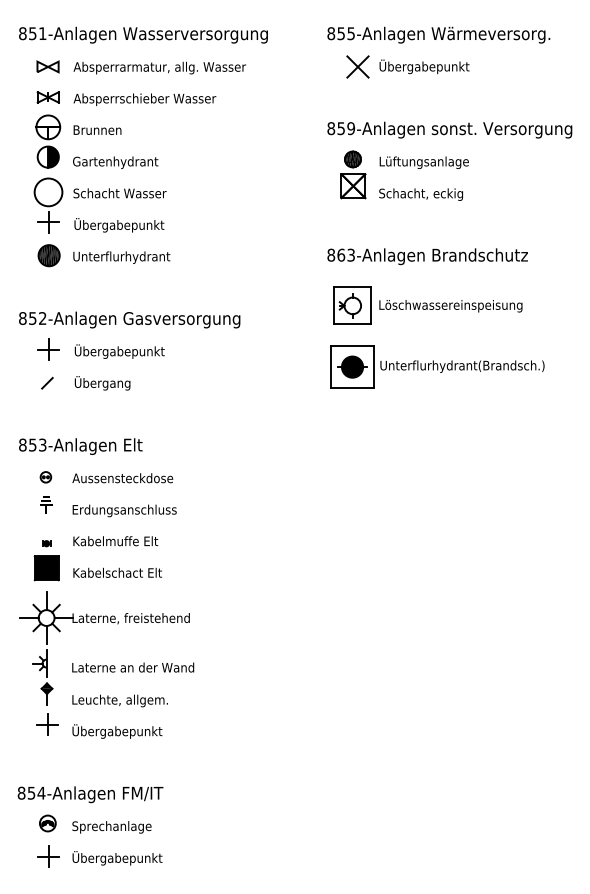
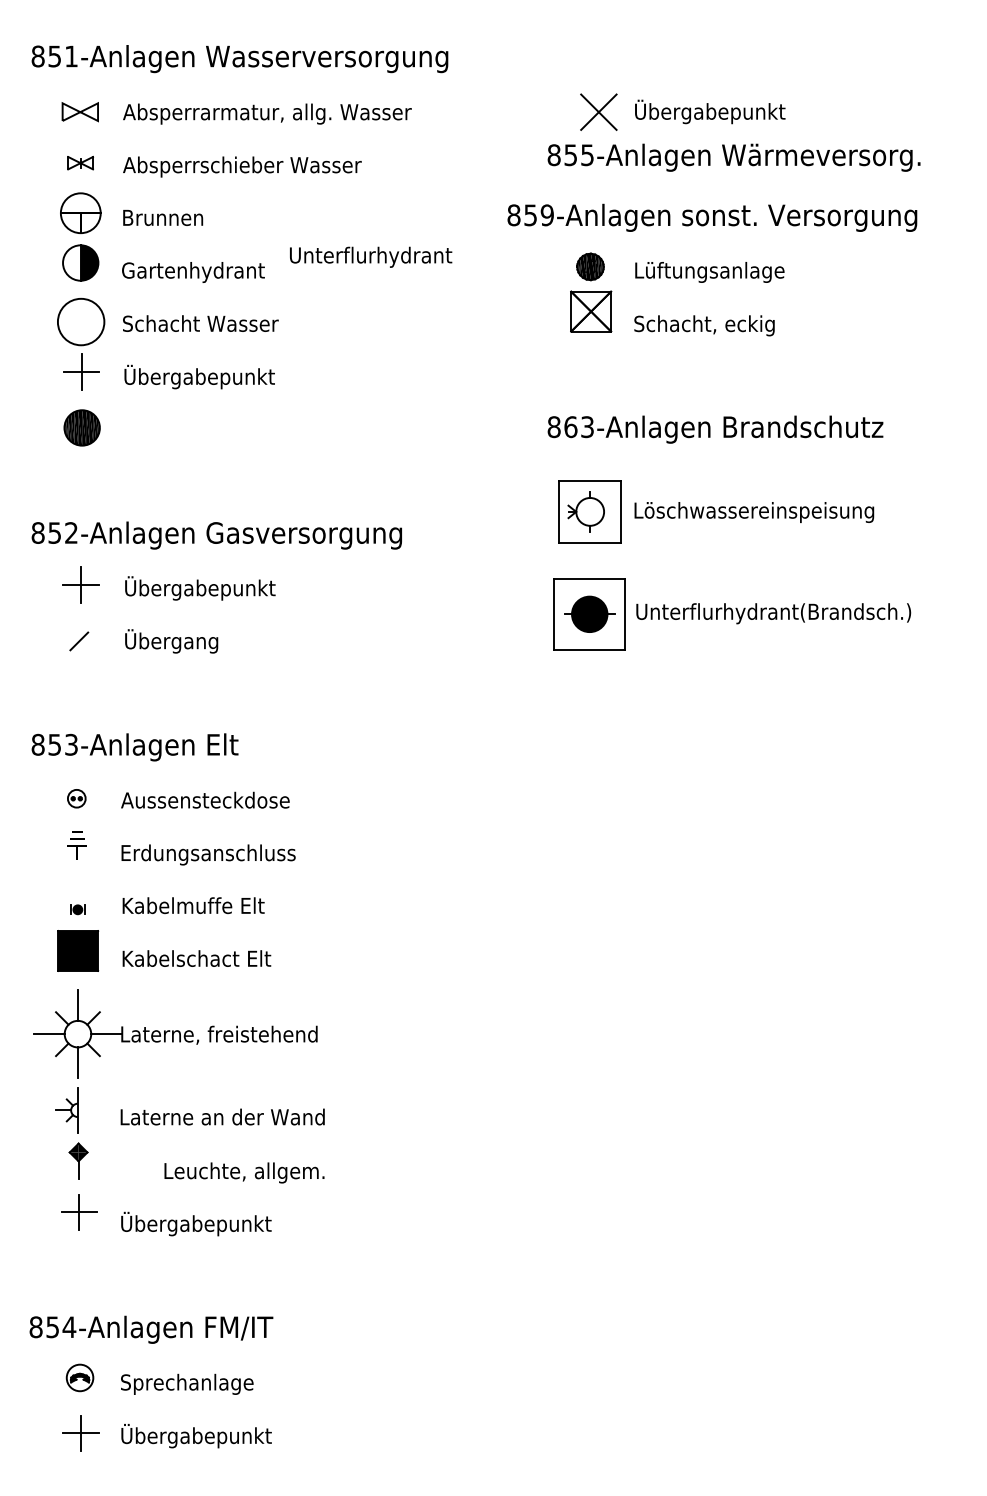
text: (438, 34) -> (733, 156), moved
part: (47, 97) -> (79, 163), size x0.7
text: (449, 129) -> (711, 216), moved
text: (121, 257) -> (370, 256), moved
text: (119, 700) -> (243, 1172), moved

